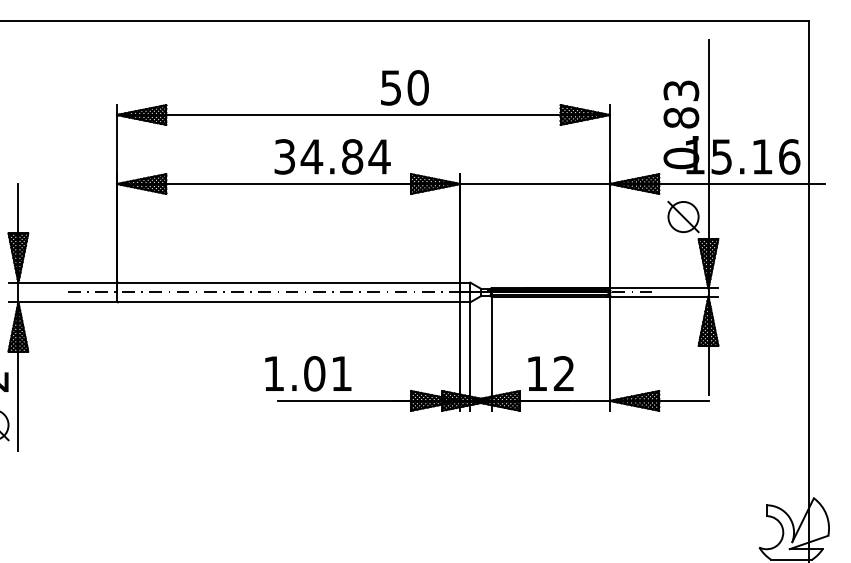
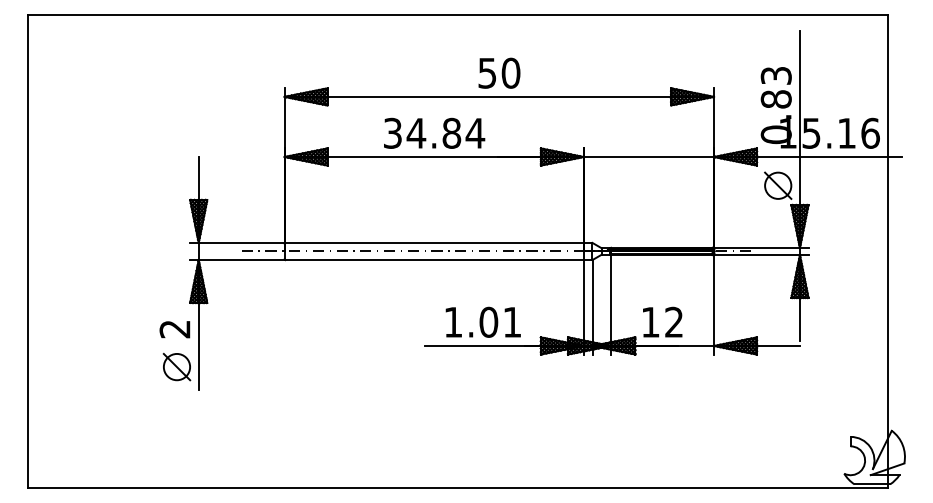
text: (404, 87) -> (499, 72), moved
text: (332, 155) -> (434, 132), moved
text: (307, 372) -> (482, 321), moved

